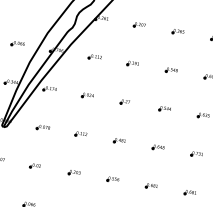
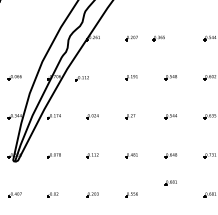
part: (177, 32) -> (158, 38), moved
part: (94, 57) -> (81, 78), moved
part: (151, 185) -> (170, 182), moved

